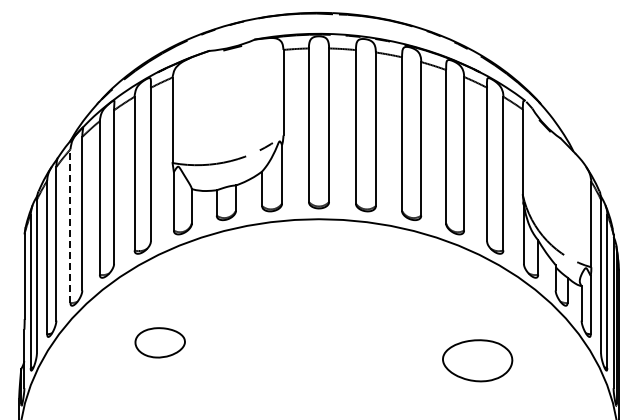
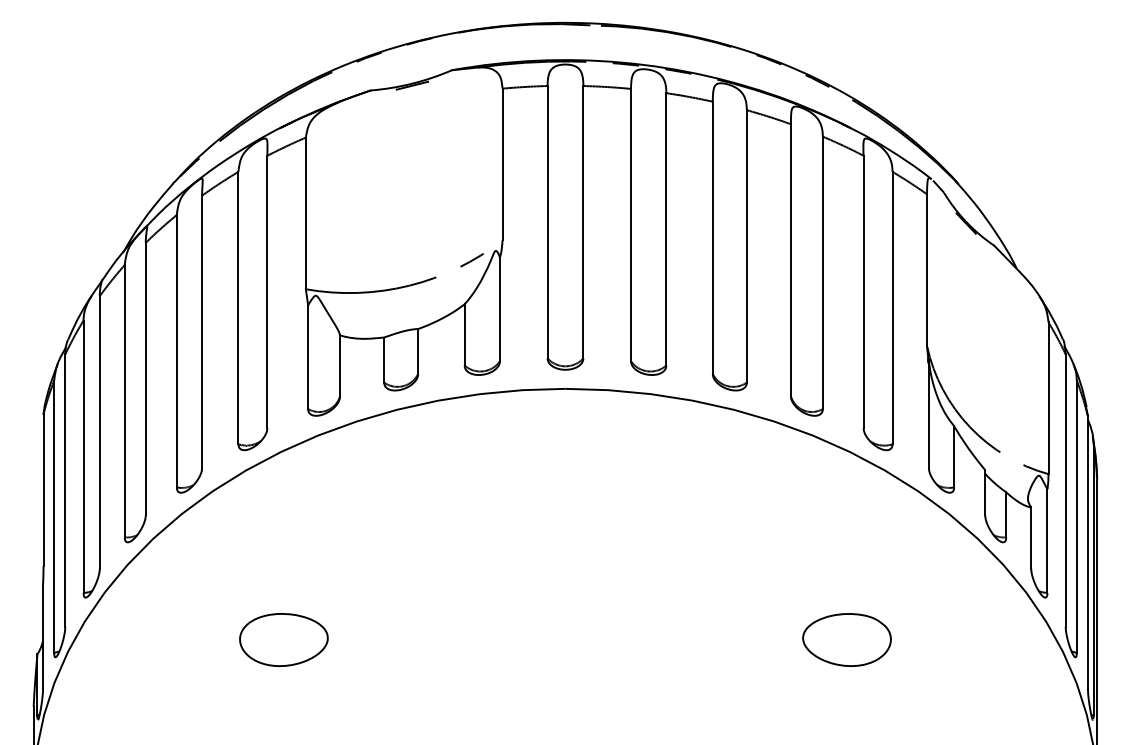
line: (70, 226) -> (124, 401), dashed -> solid
part: (159, 342) -> (282, 639), moved
part: (477, 360) -> (846, 639), size x0.71

